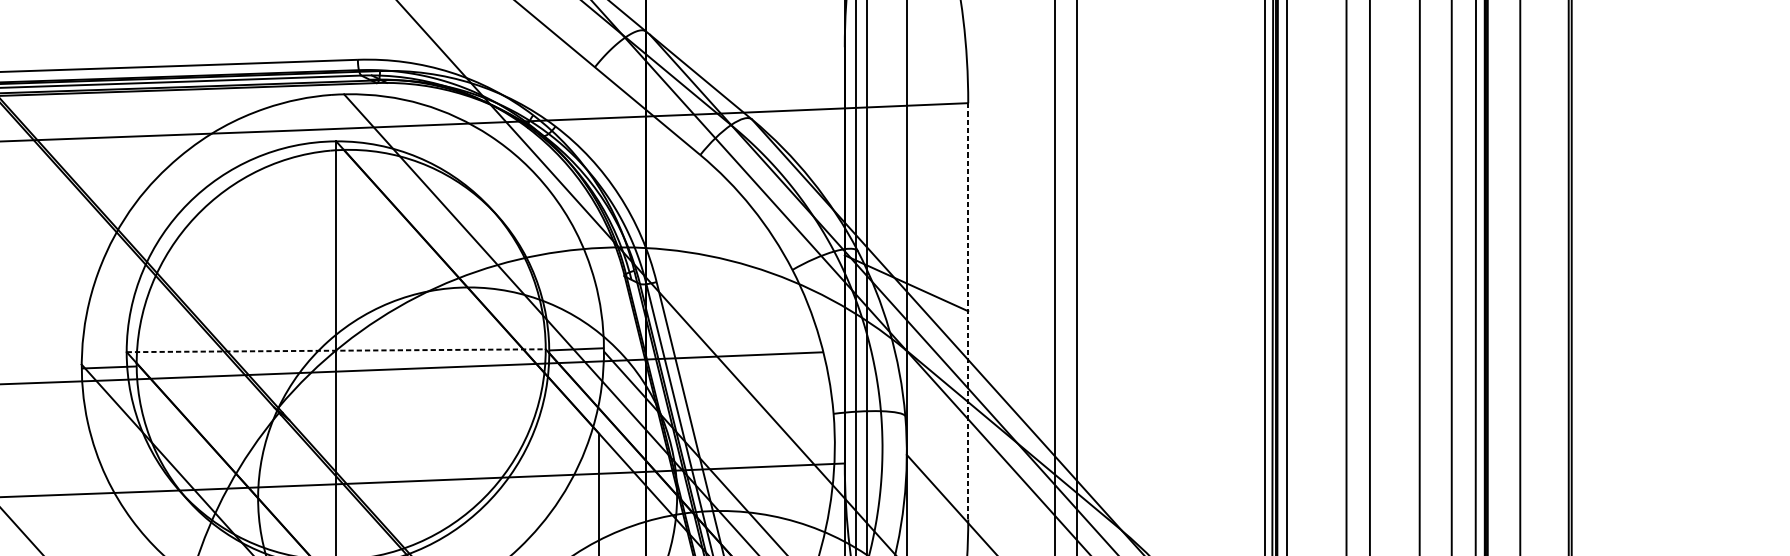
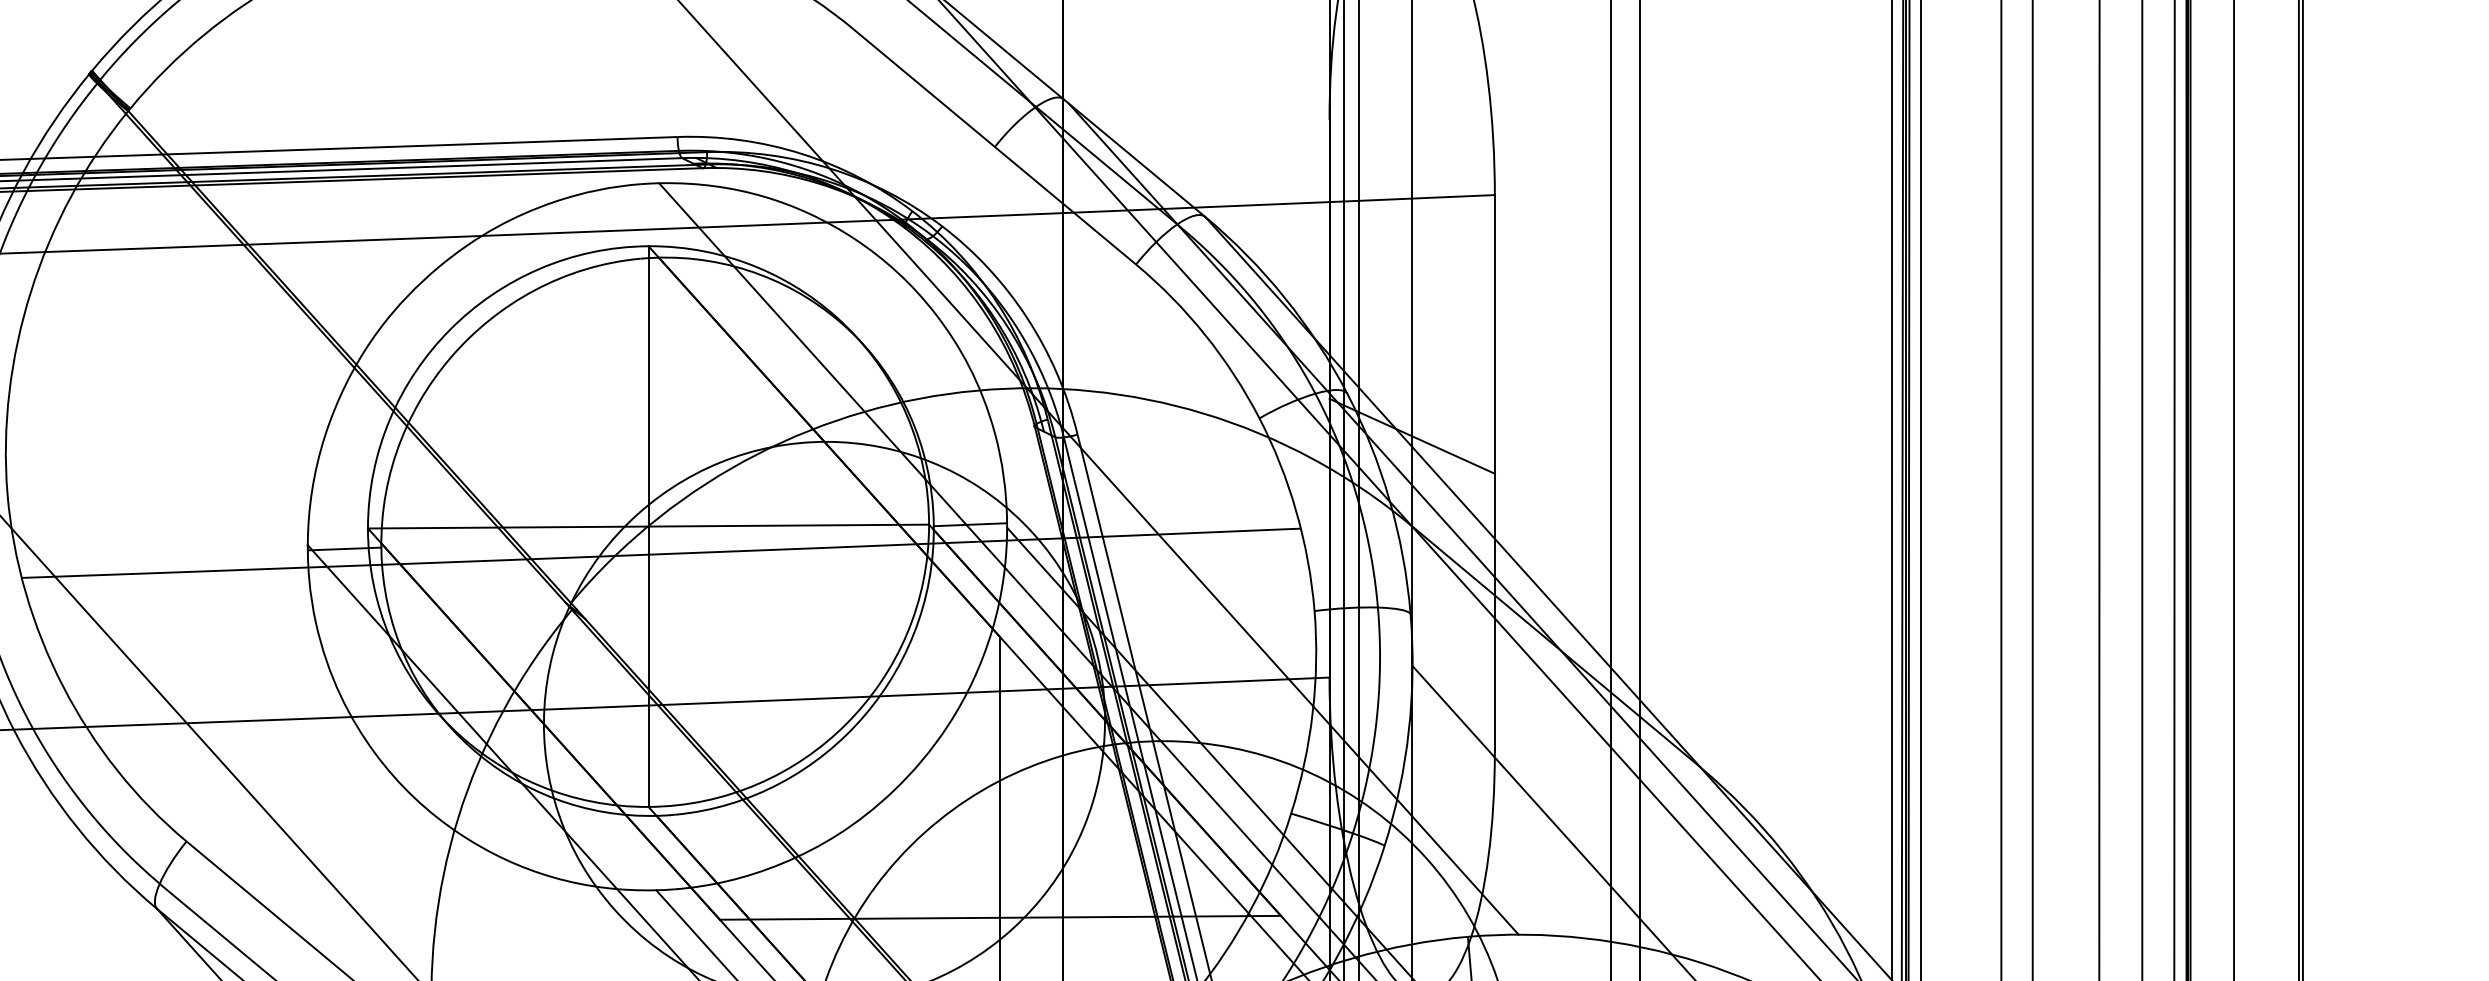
line: (967, 311) -> (1494, 473), dashed -> solid
line: (336, 350) -> (648, 526), dashed -> solid

